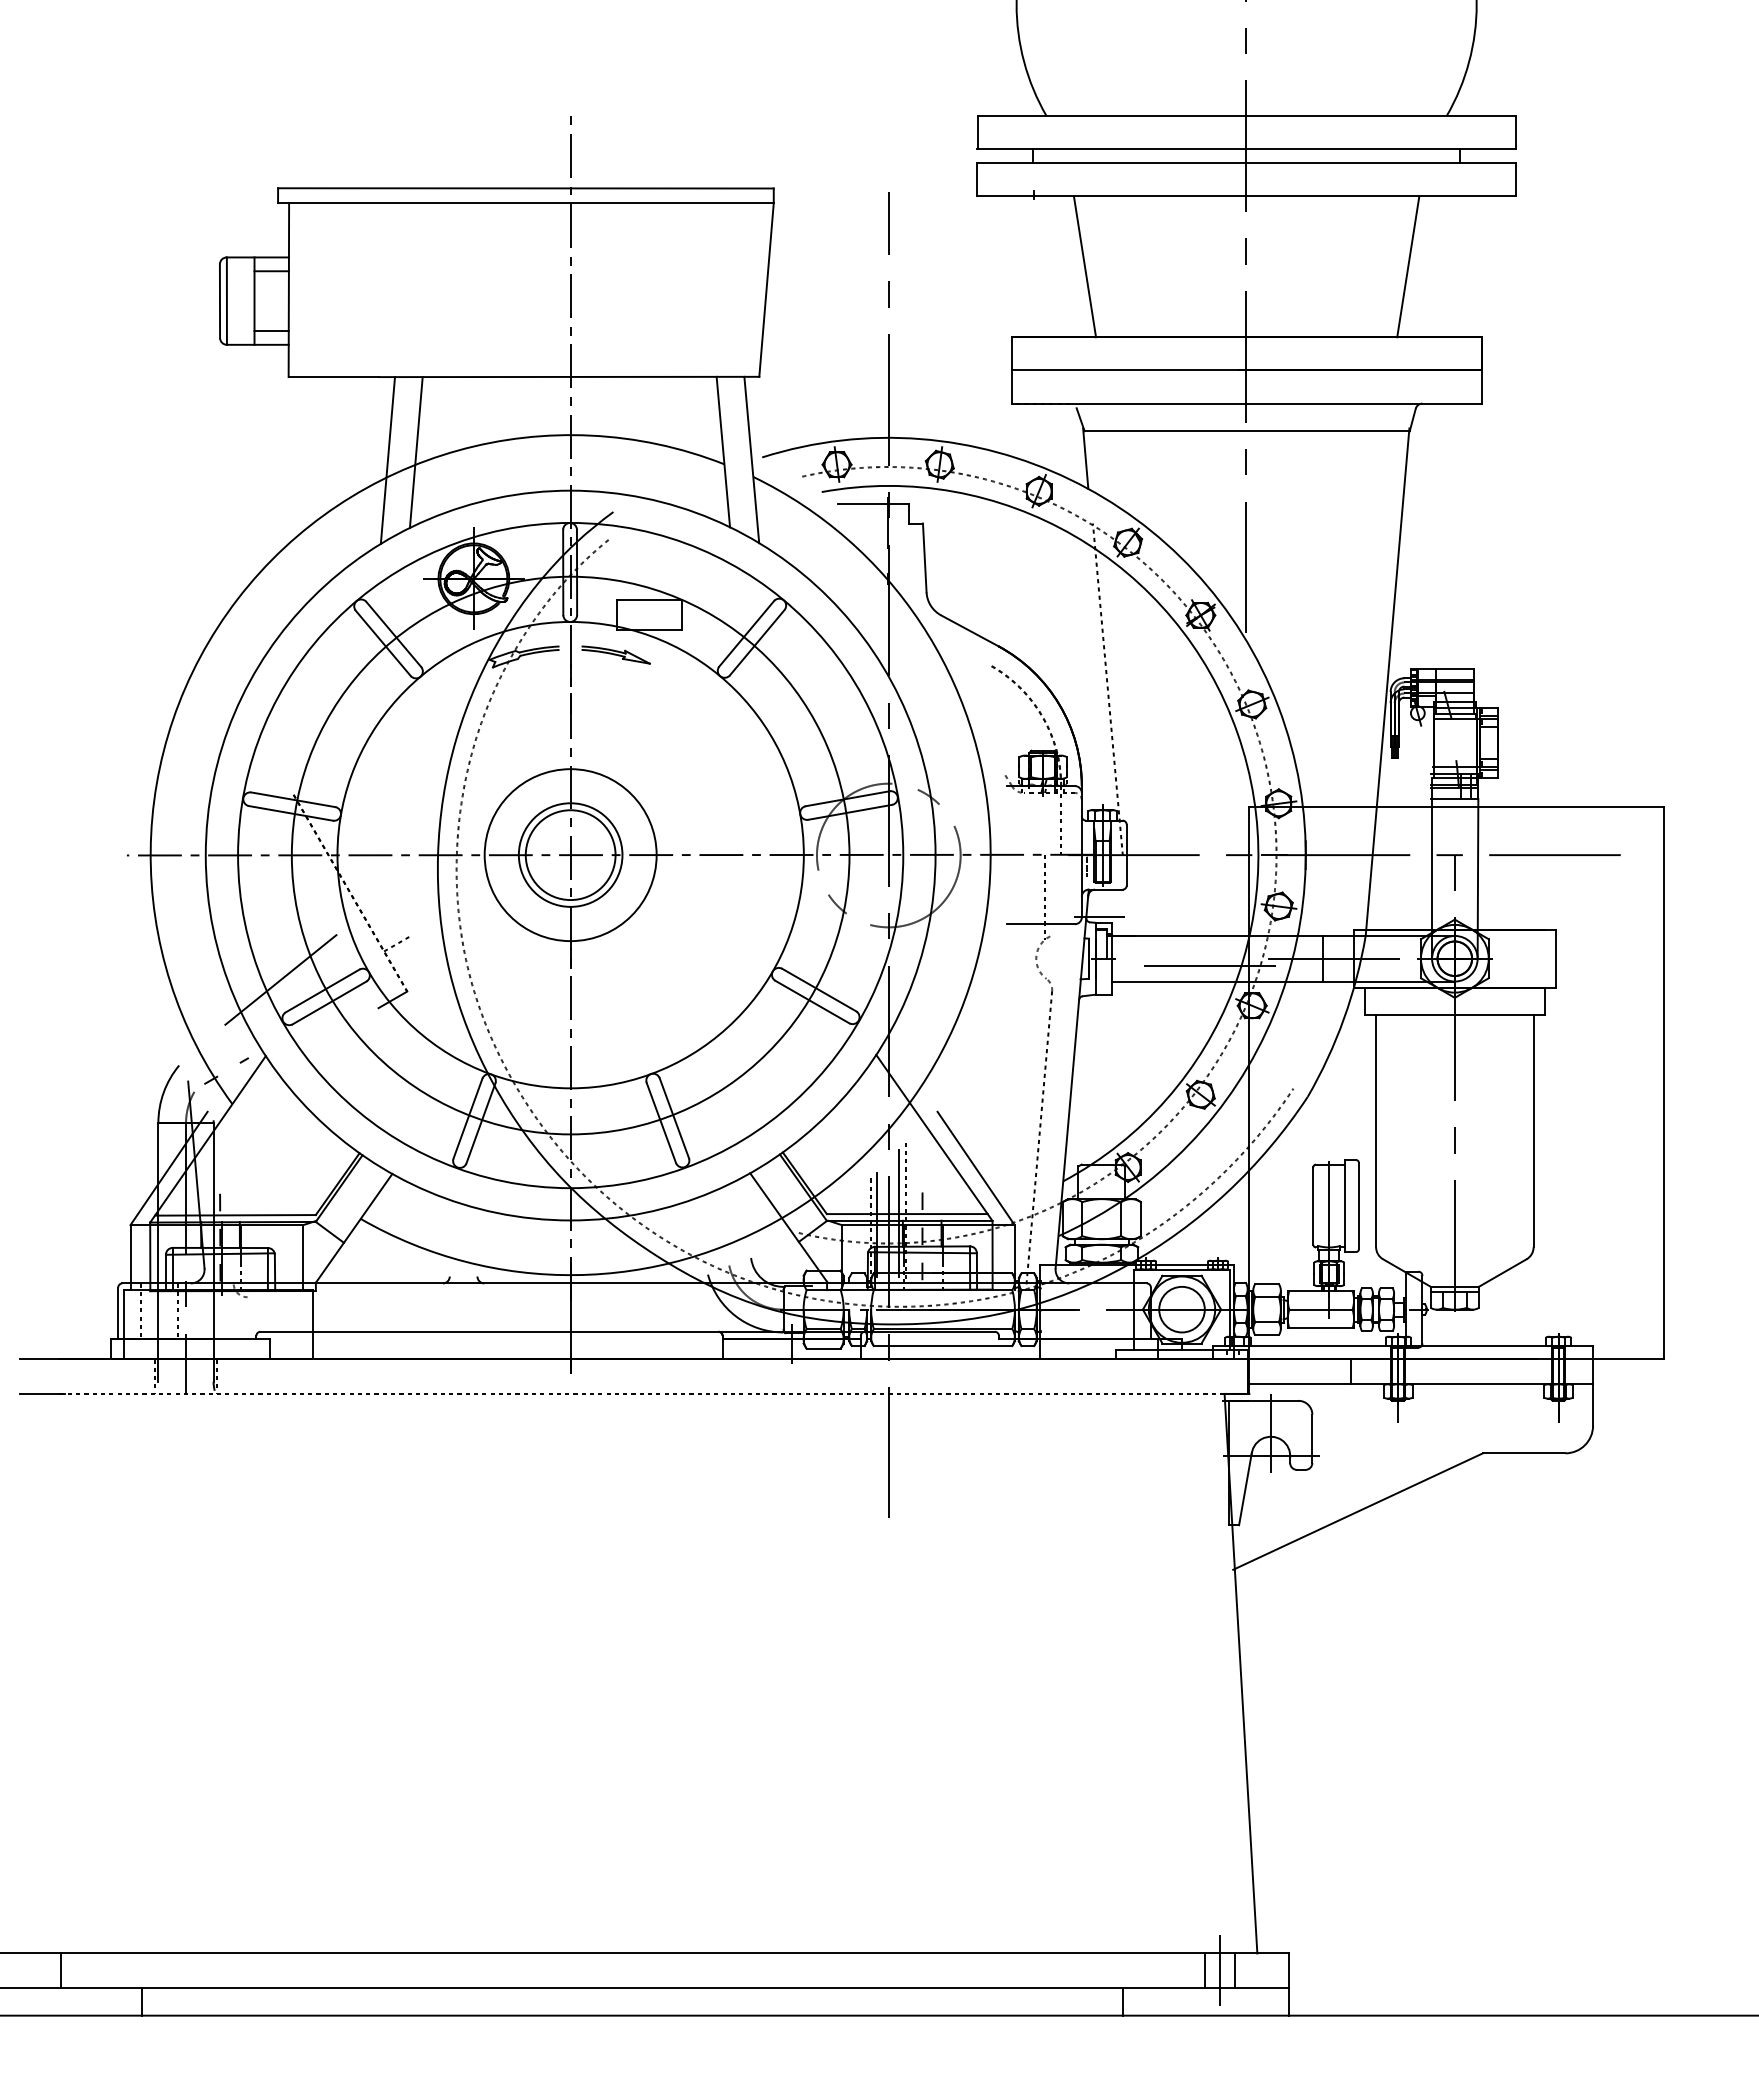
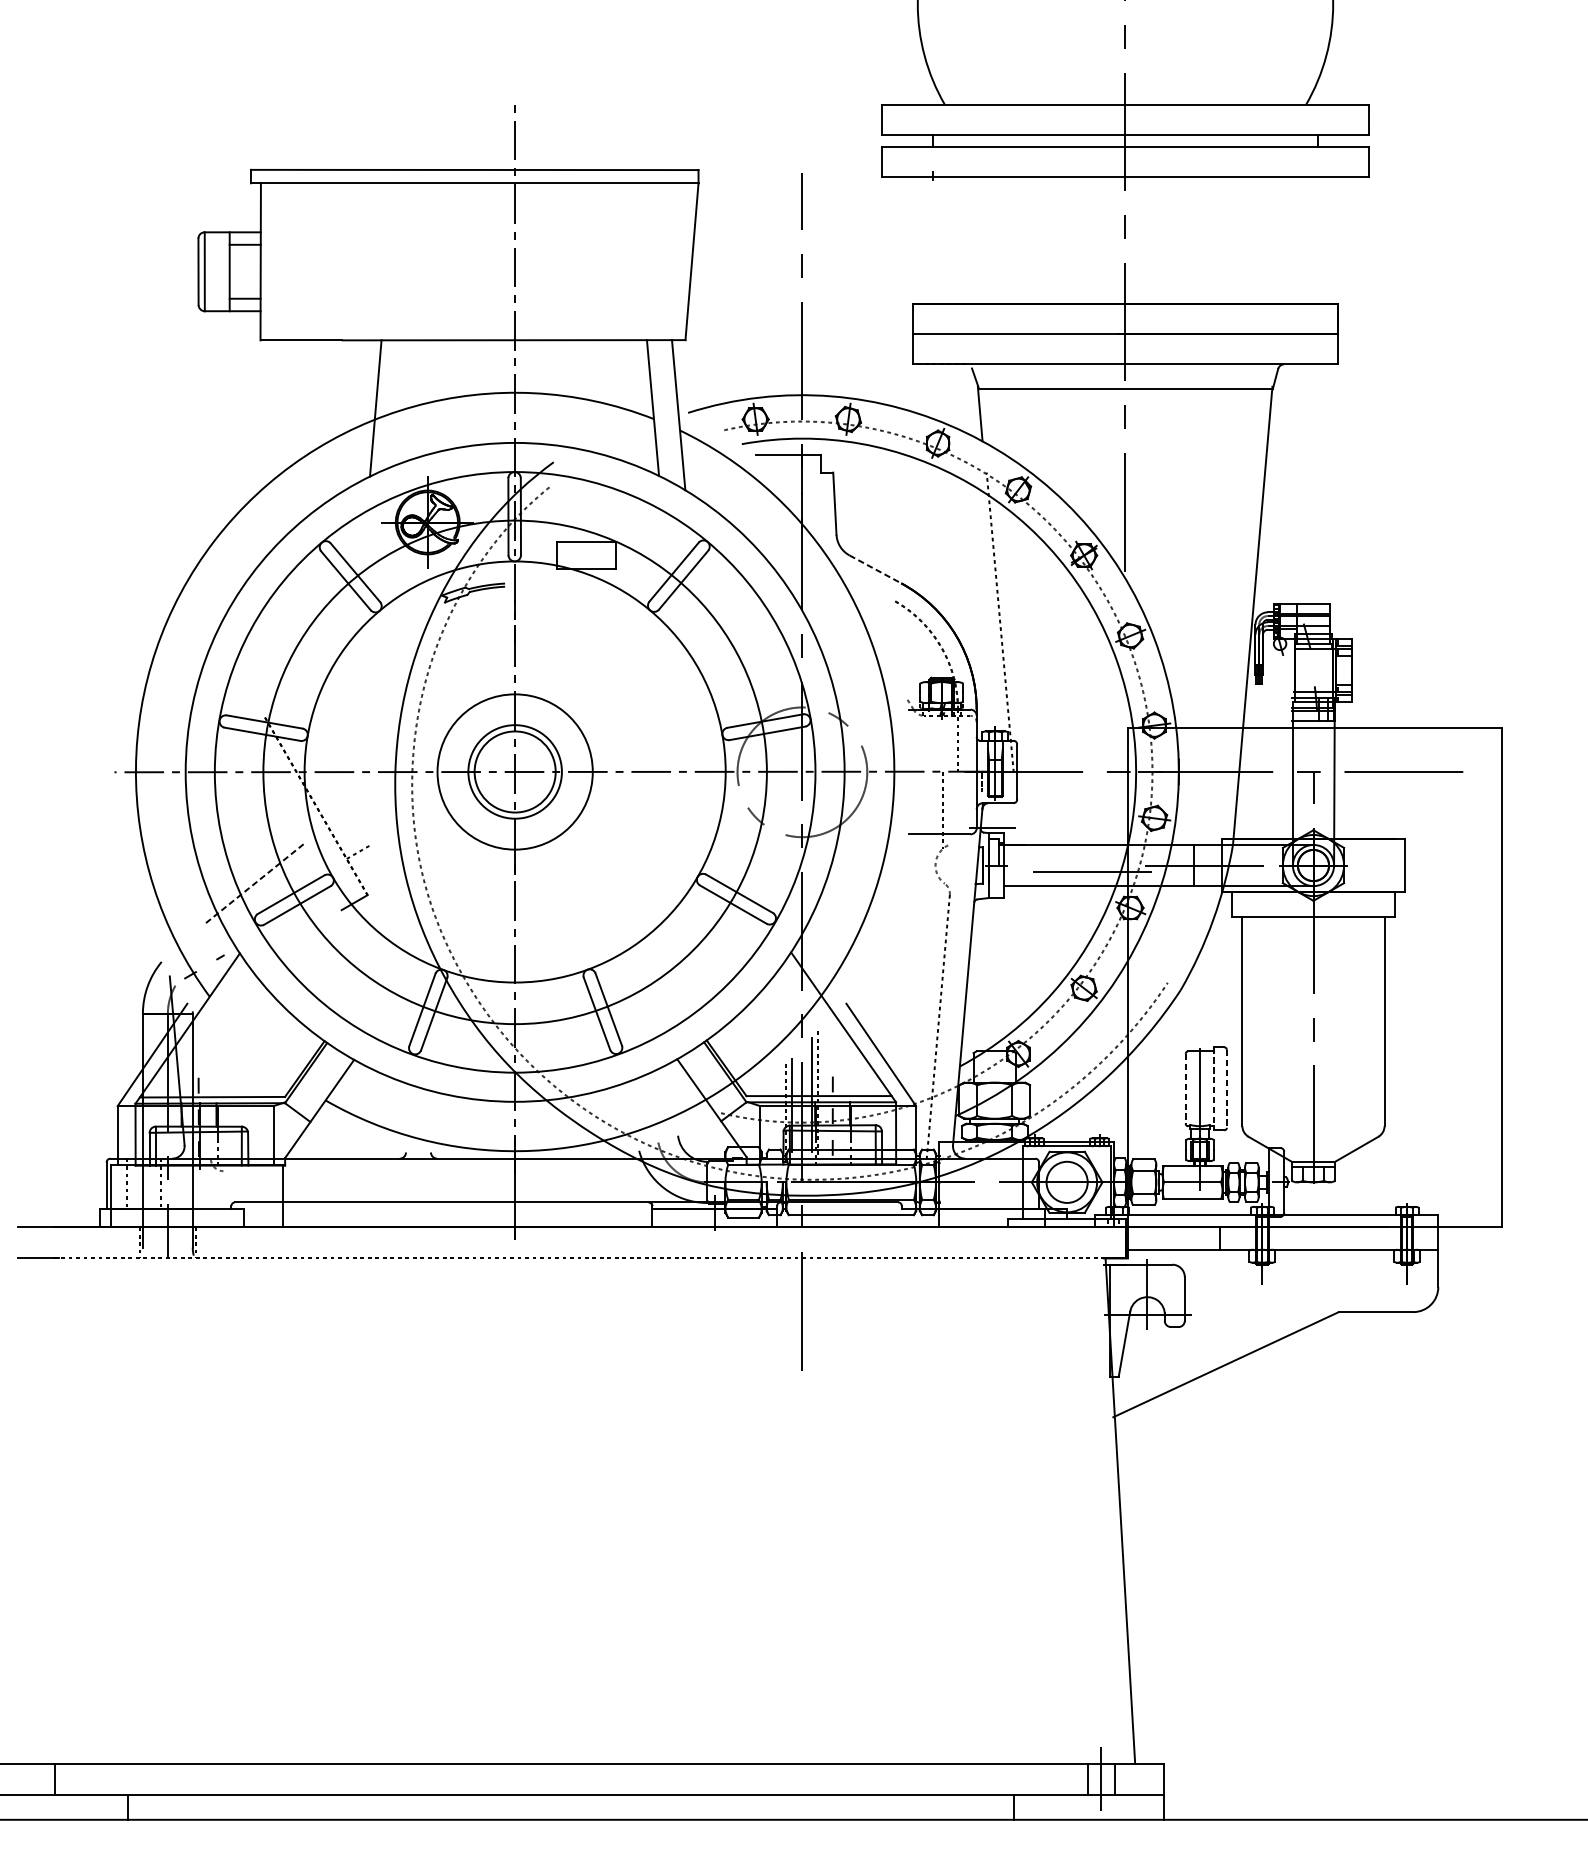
line: (1084, 266) -> (979, 240), removed
line: (1408, 266) -> (1271, 240), removed
line: (387, 460) -> (349, 415), removed
line: (969, 630) -> (875, 569), solid -> dashed
part: (615, 654) -> (555, 590), removed
line: (280, 980) -> (253, 885), solid -> dashed
line: (1313, 1206) -> (1185, 1089), solid -> dashed
line: (1345, 1206) -> (1214, 1089), solid -> dashed
line: (1358, 1206) -> (1226, 1089), solid -> dashed

